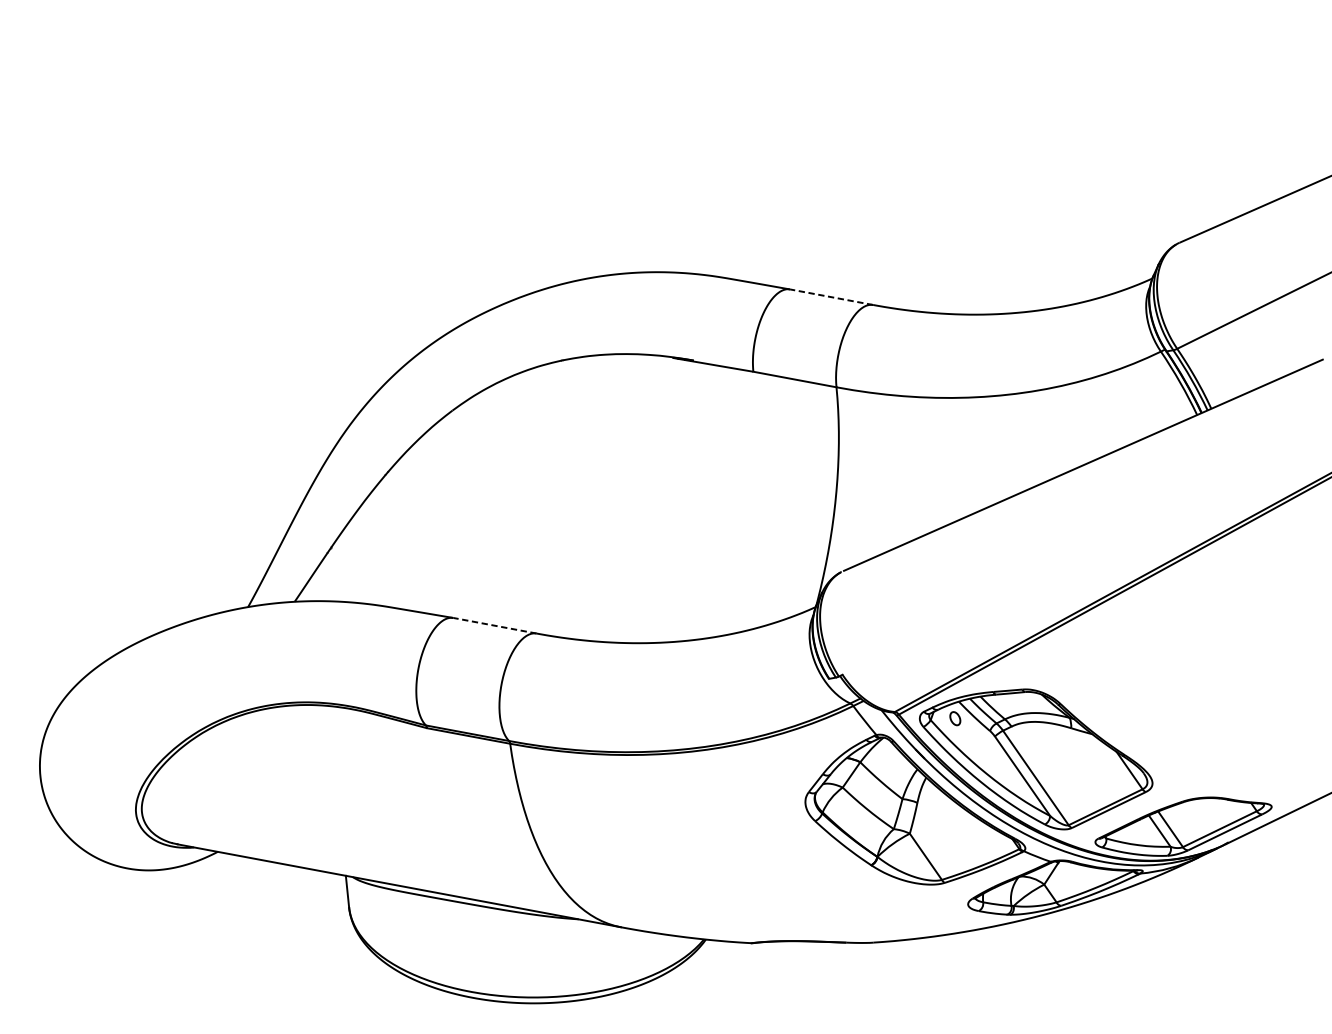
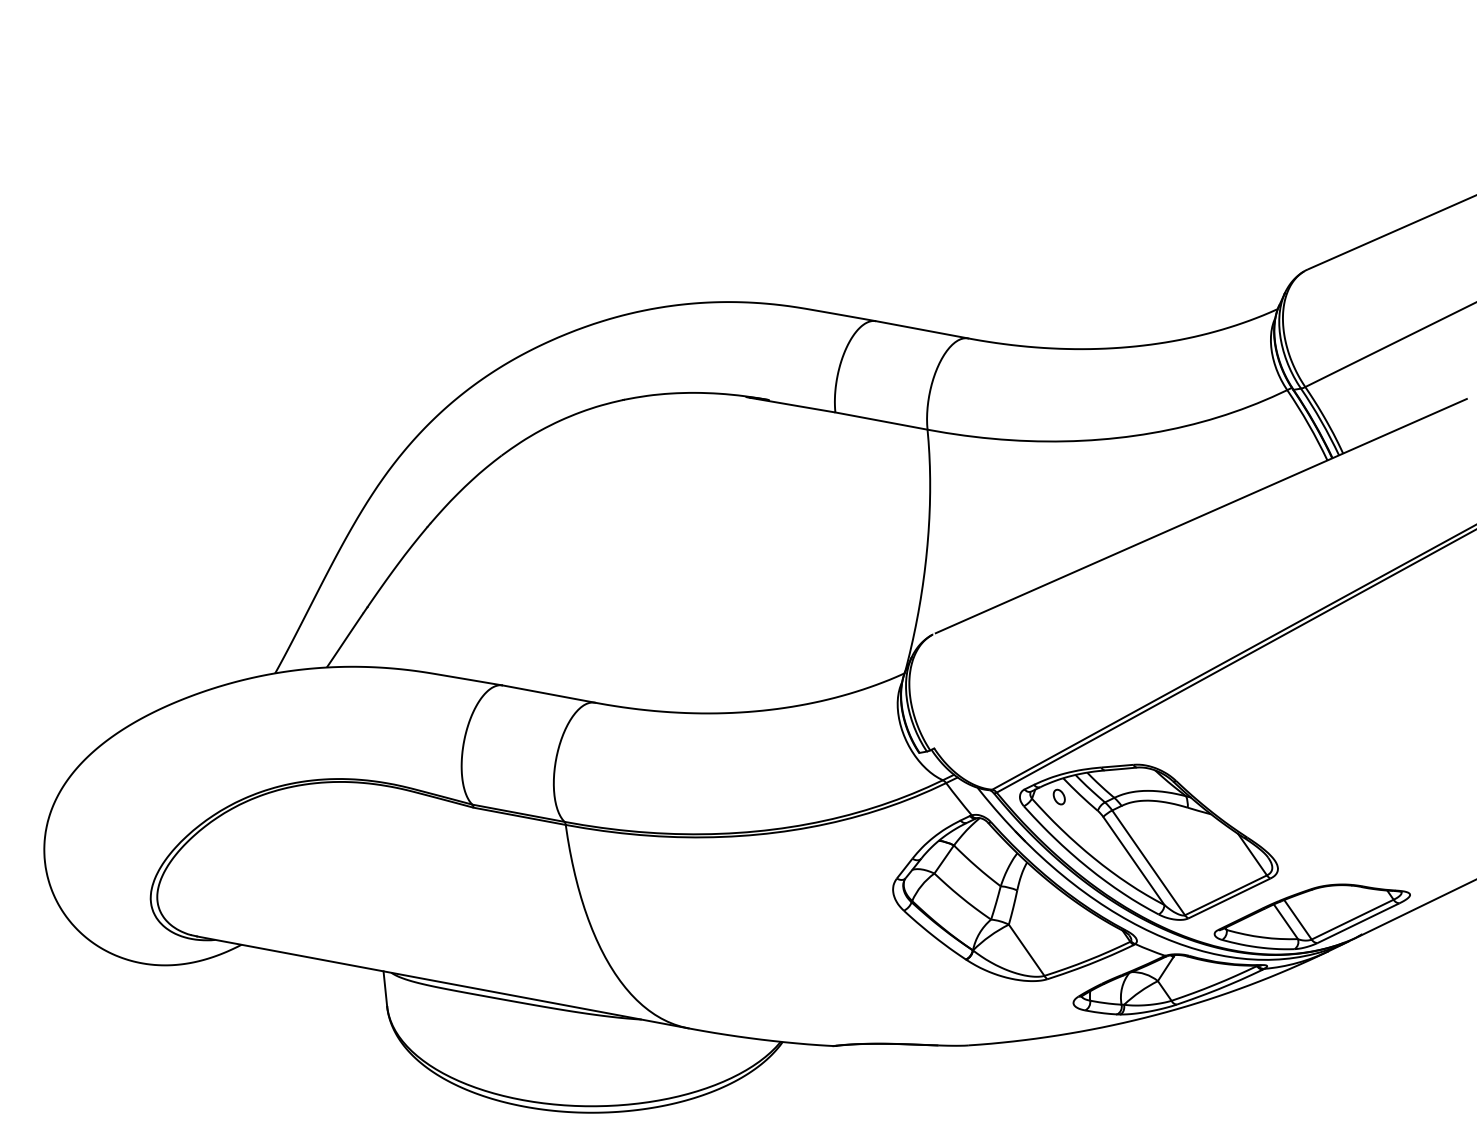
line: (831, 296) -> (922, 329), dashed -> solid
line: (494, 626) -> (548, 694), dashed -> solid

